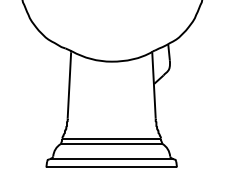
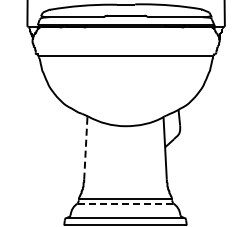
line: (69, 85) -> (85, 148), solid -> dashed
line: (111, 144) -> (125, 203), solid -> dashed

